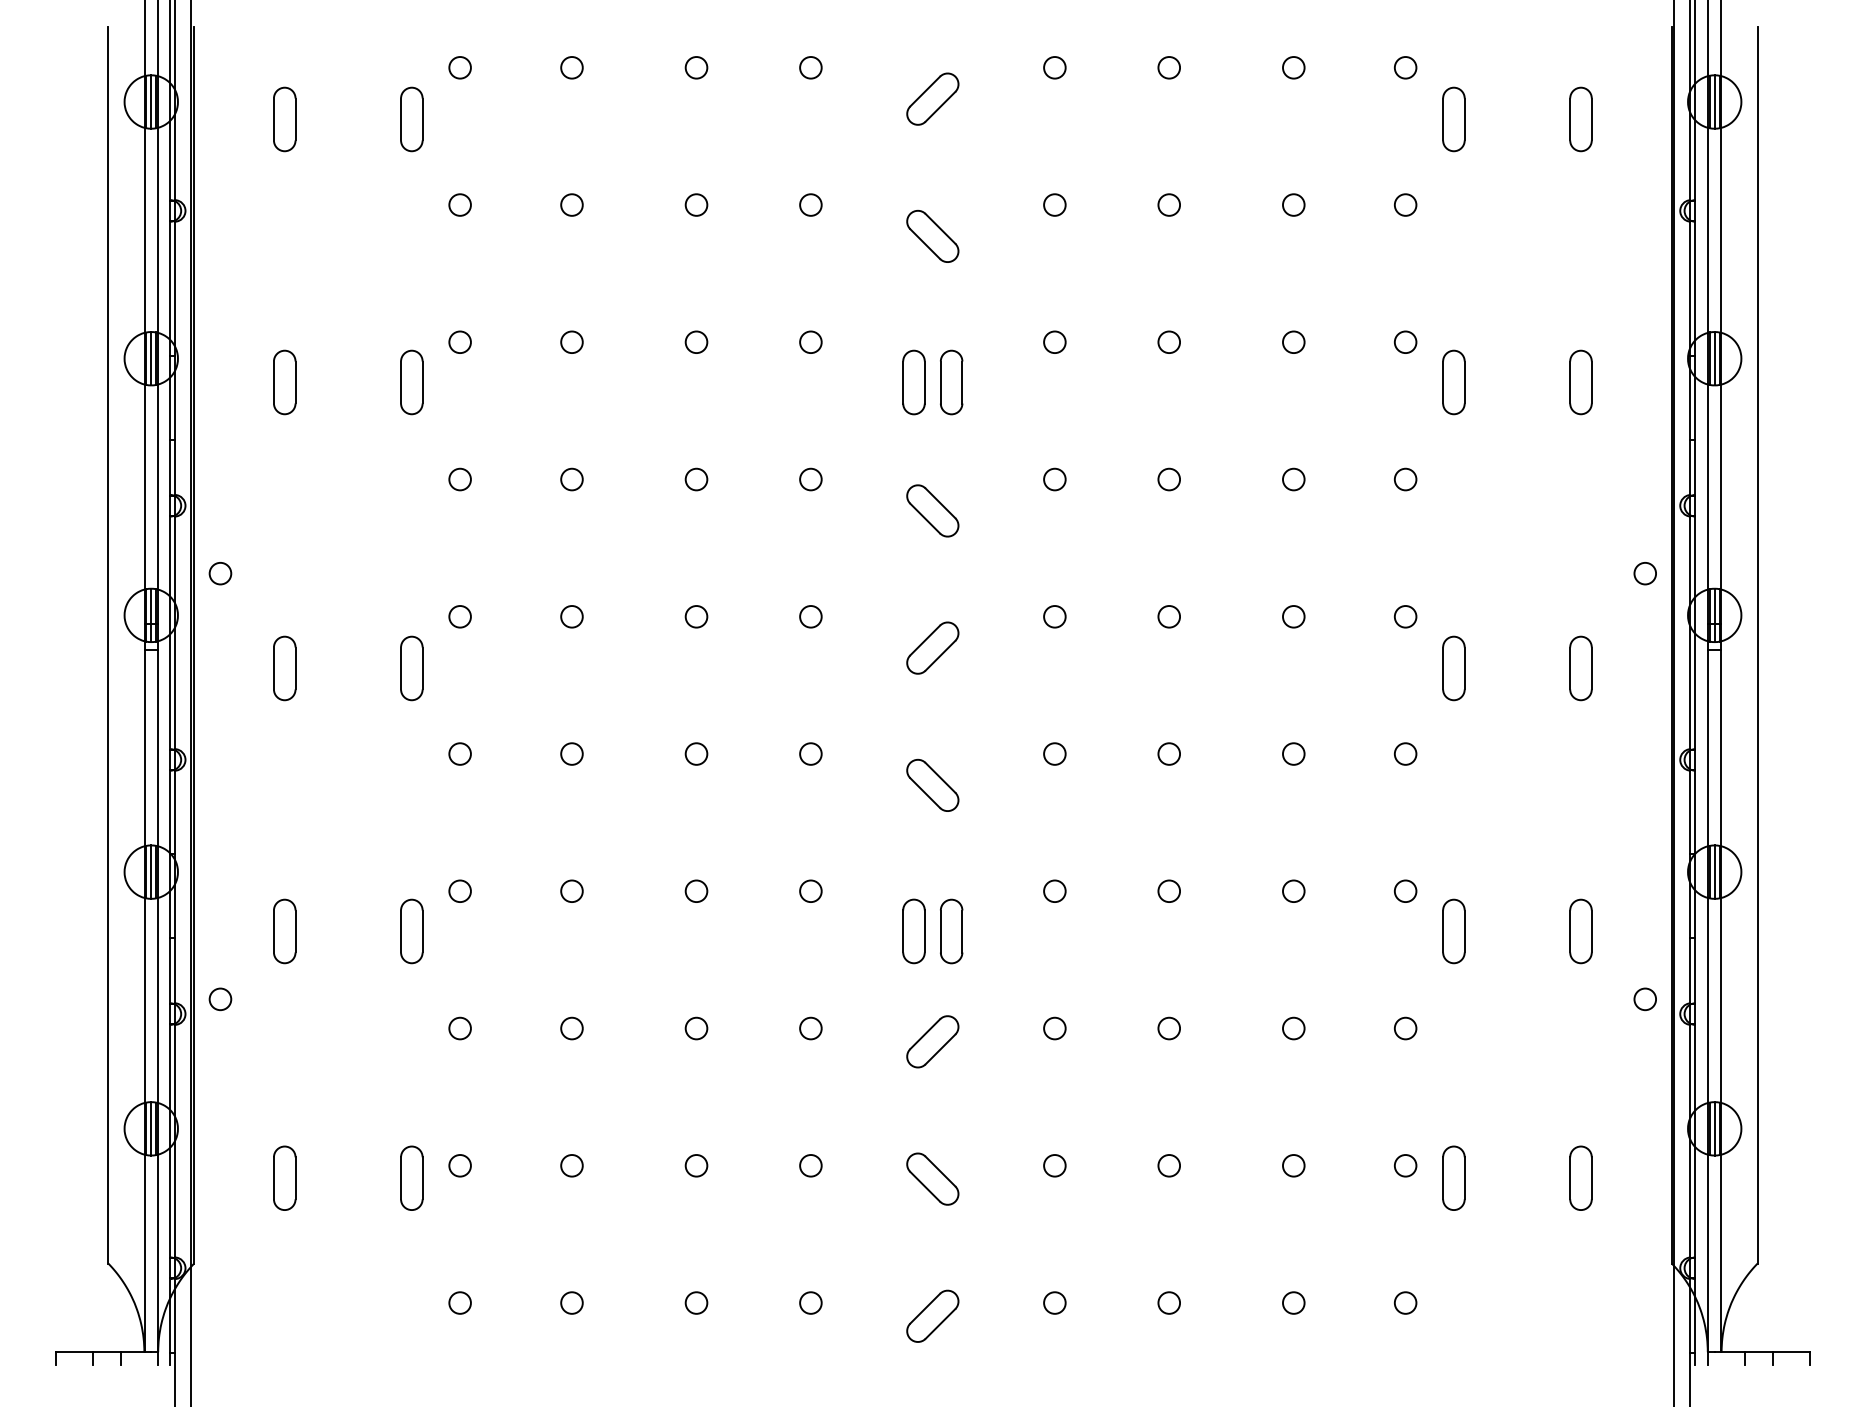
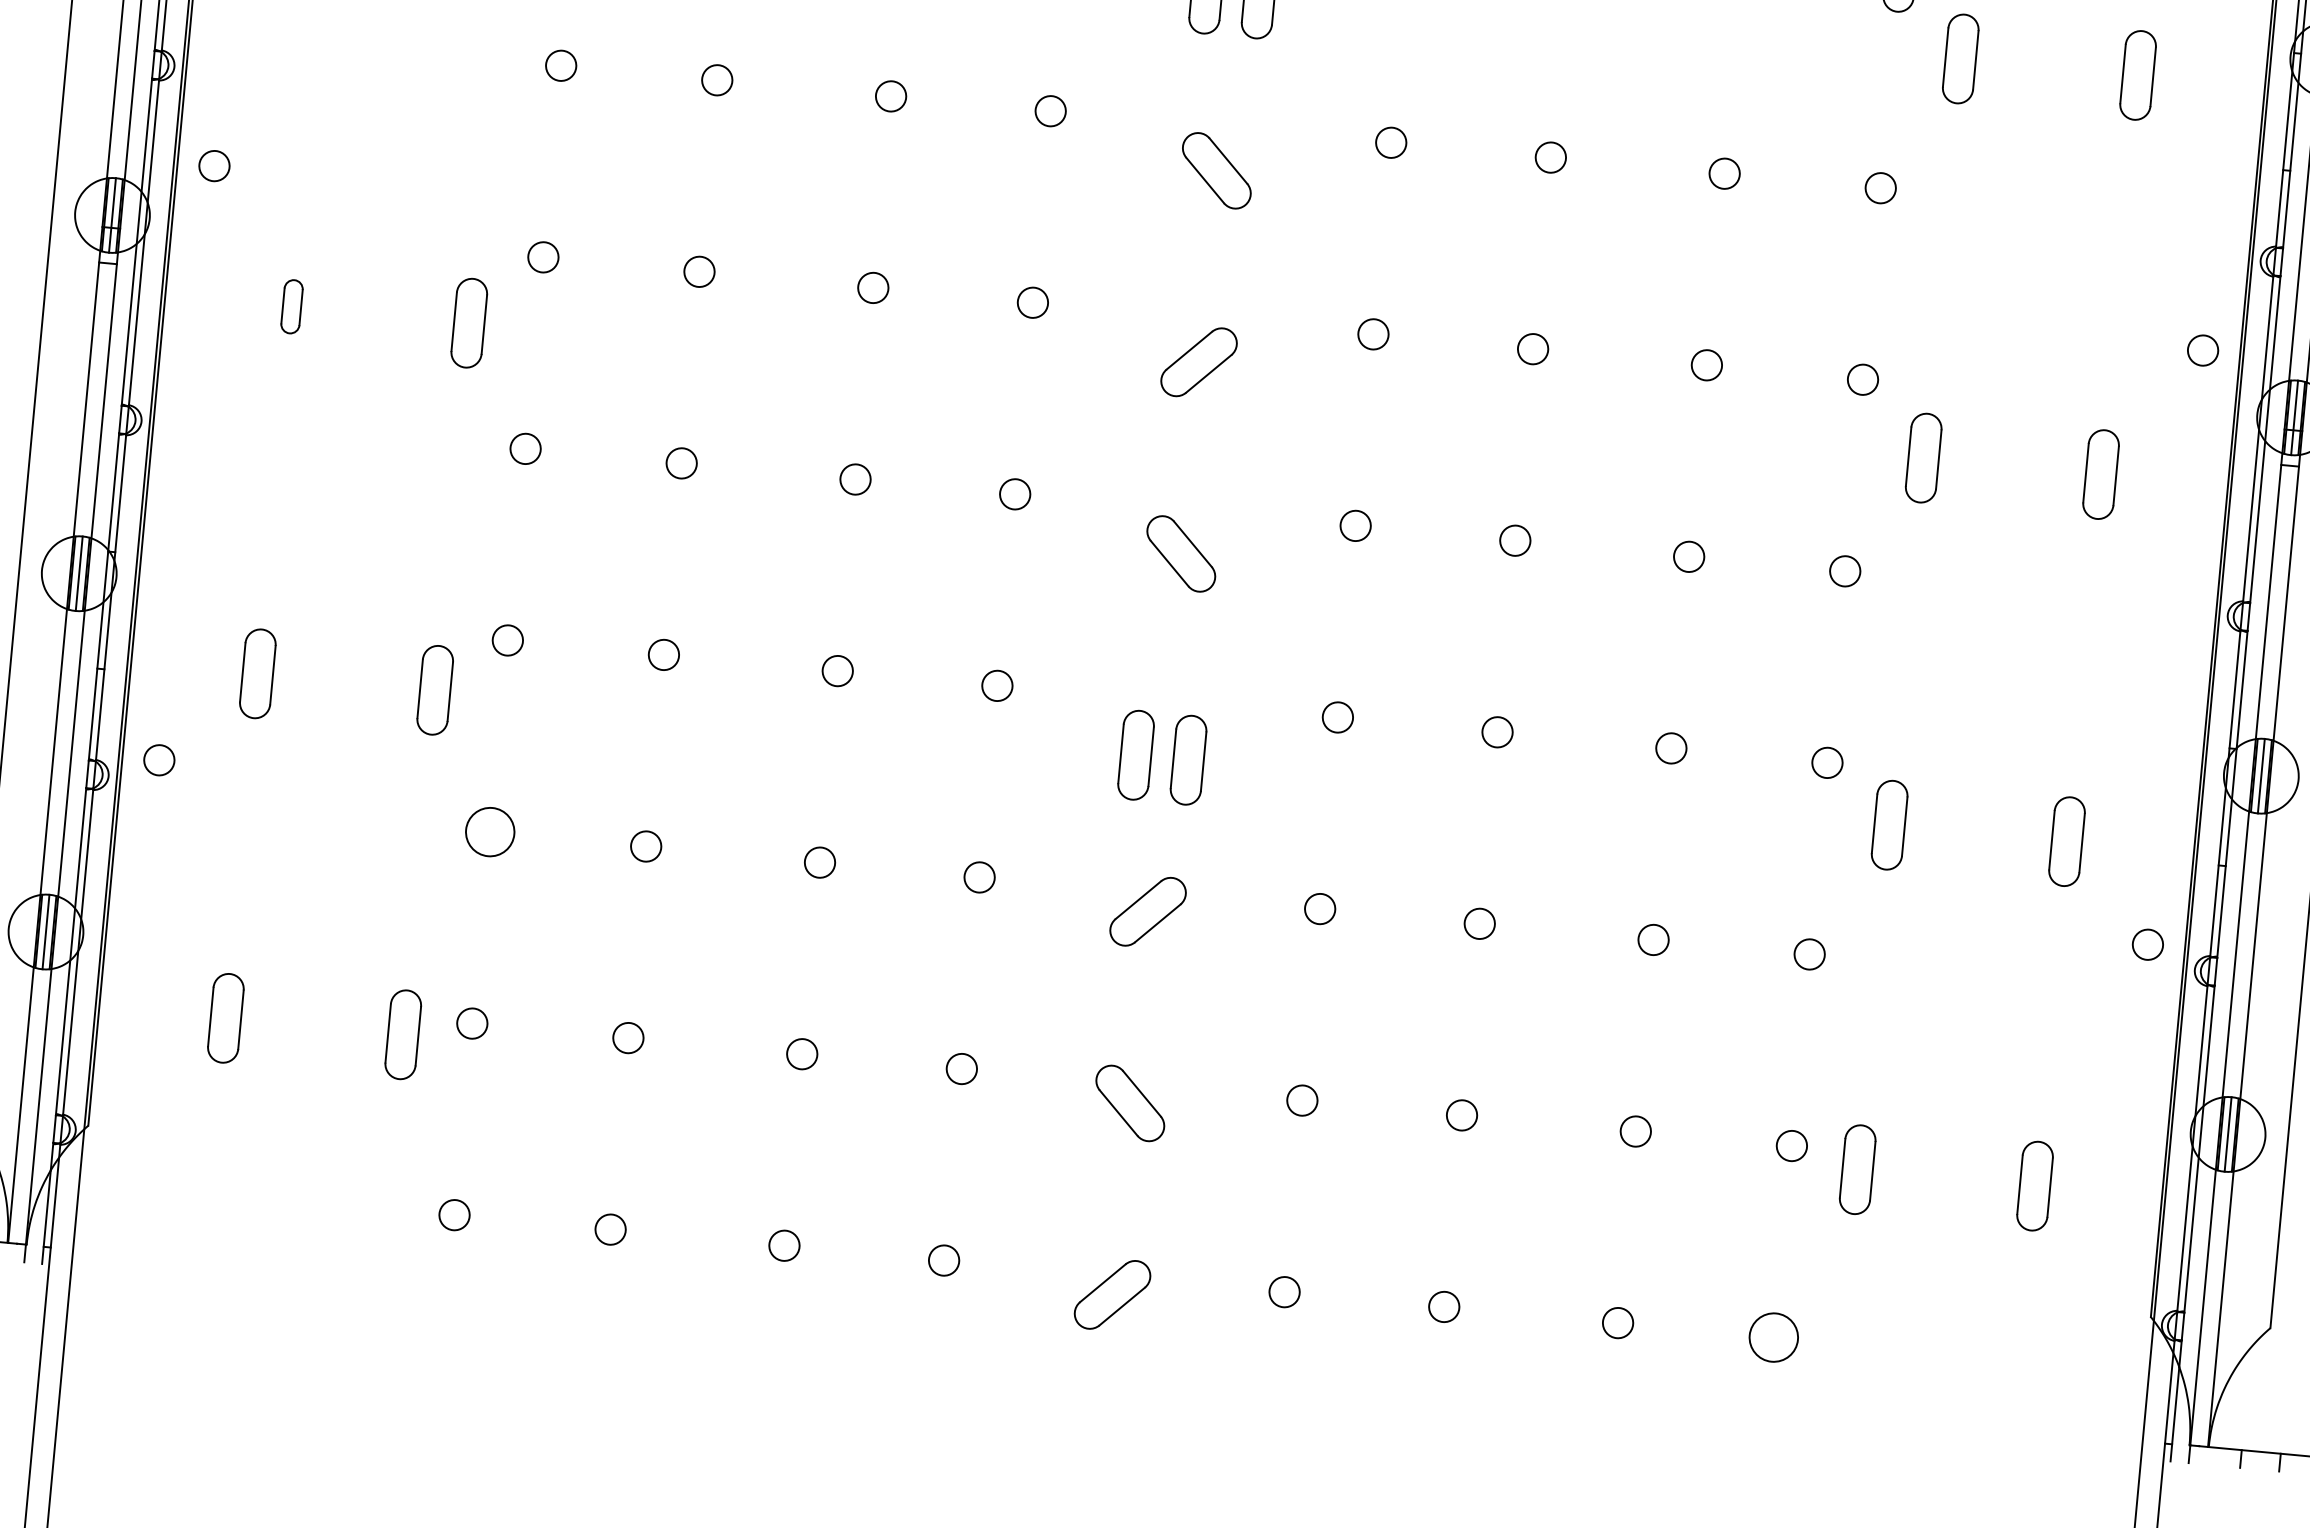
part: (284, 668) -> (291, 306), size x0.6
circle: (459, 1028) -> (489, 831), size x1.6
circle: (1405, 1302) -> (1774, 1336), size x1.6

